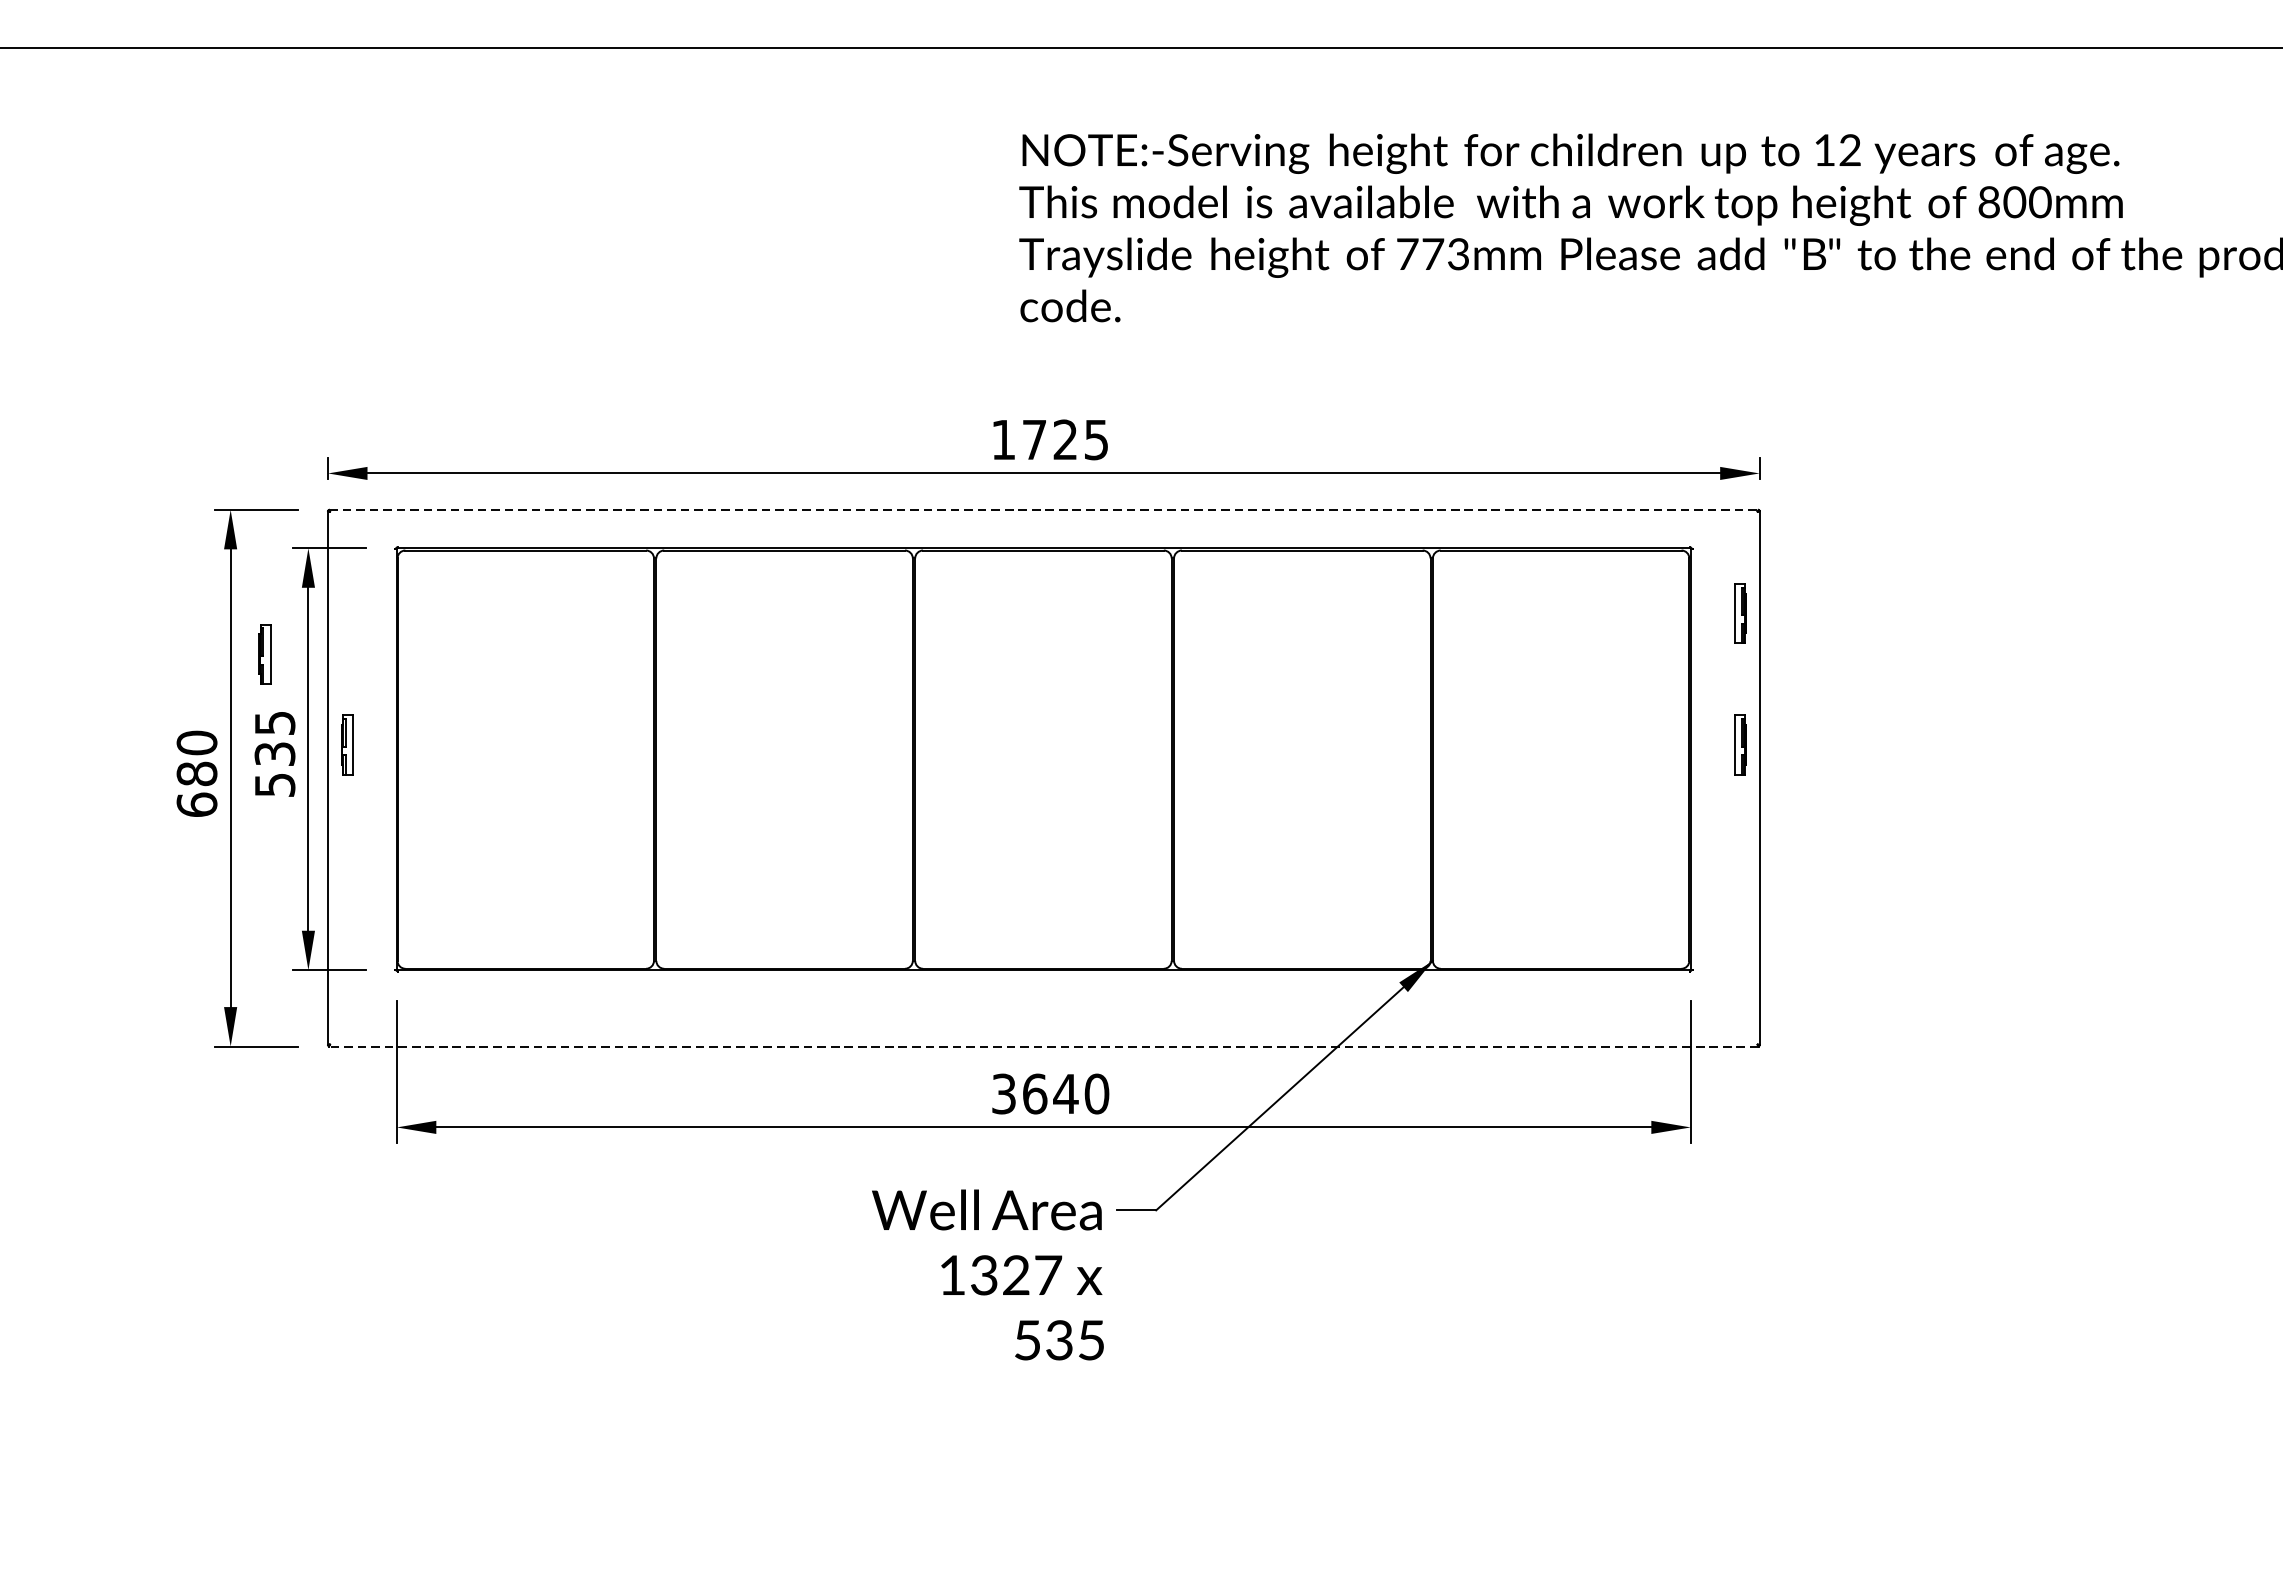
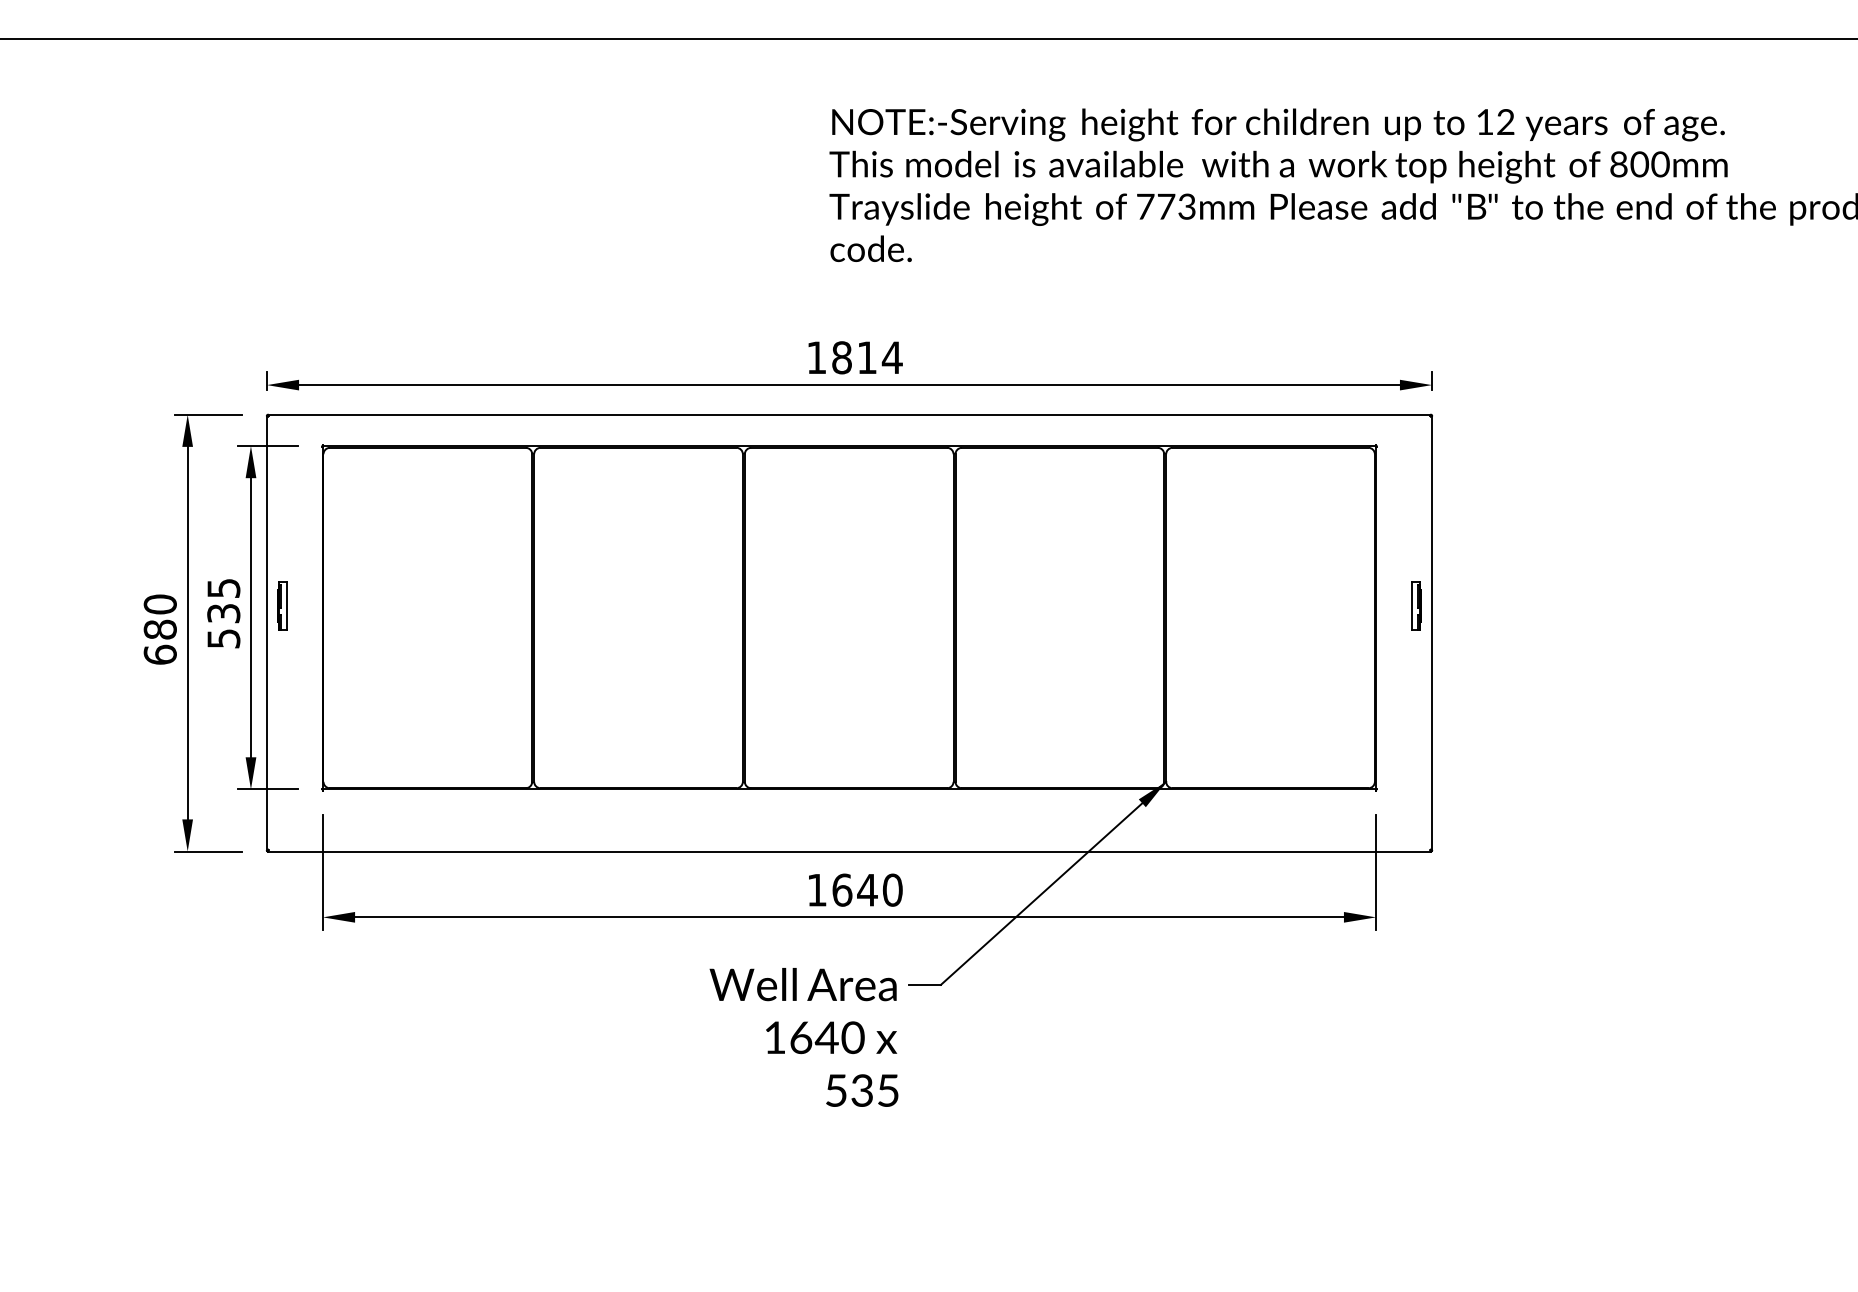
text: (1065, 439) -> (867, 357), 1725 -> 1814
line: (1043, 509) -> (849, 414), dashed -> solid
part: (1740, 612) -> (1416, 498), removed
part: (264, 653) -> (215, 531), removed
line: (1043, 1046) -> (849, 851), dashed -> solid
text: (1003, 1093) -> (816, 889), 3640 -> 1640
text: (1016, 1275) -> (827, 1037), 1327 -> 1640

